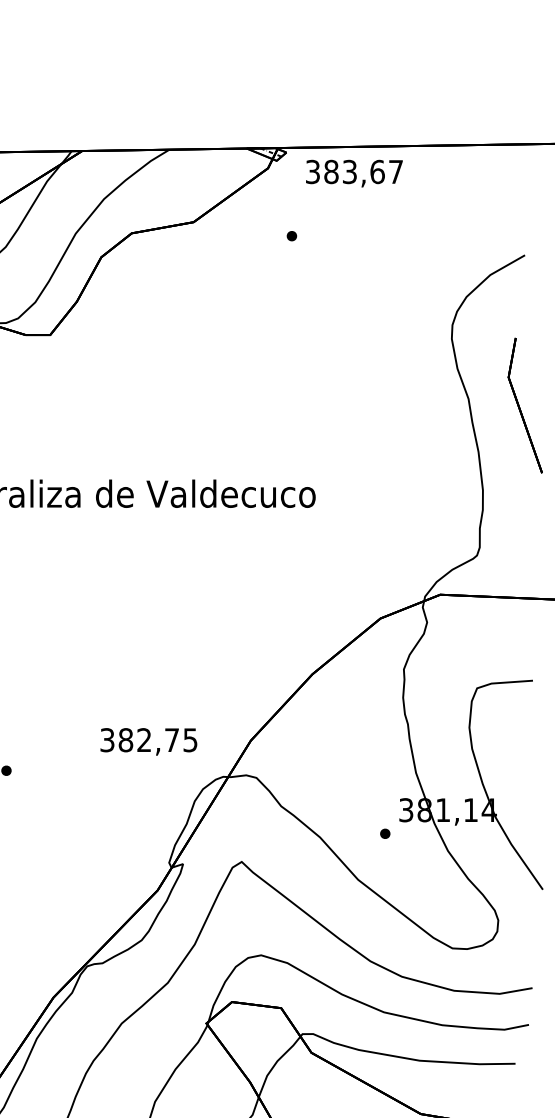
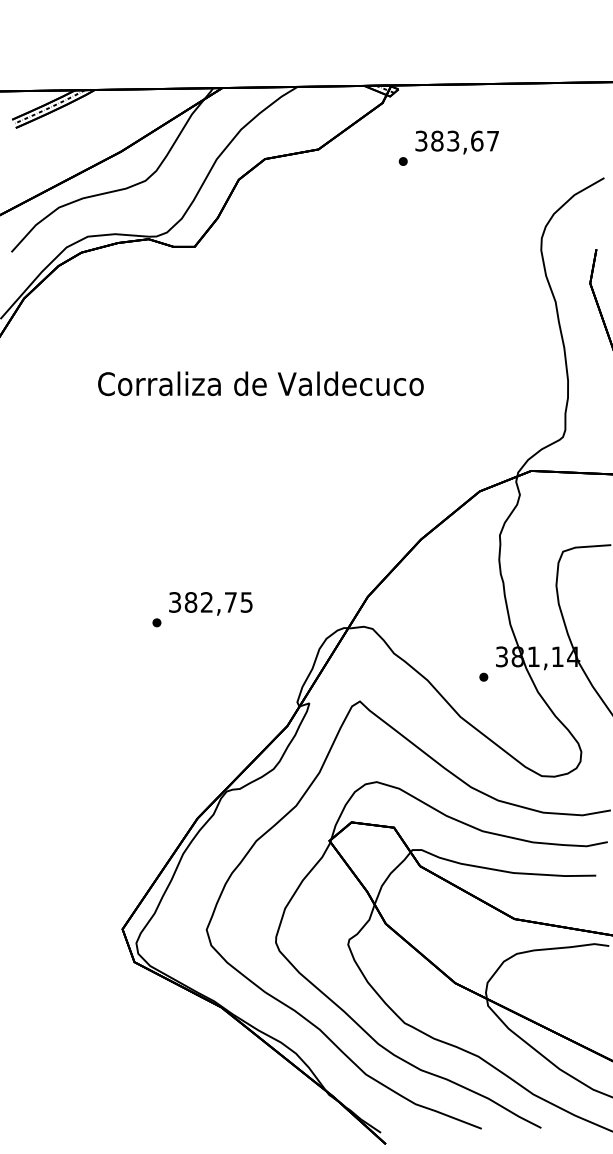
text: (353, 173) -> (456, 142), moved
text: (148, 741) -> (210, 603), moved

